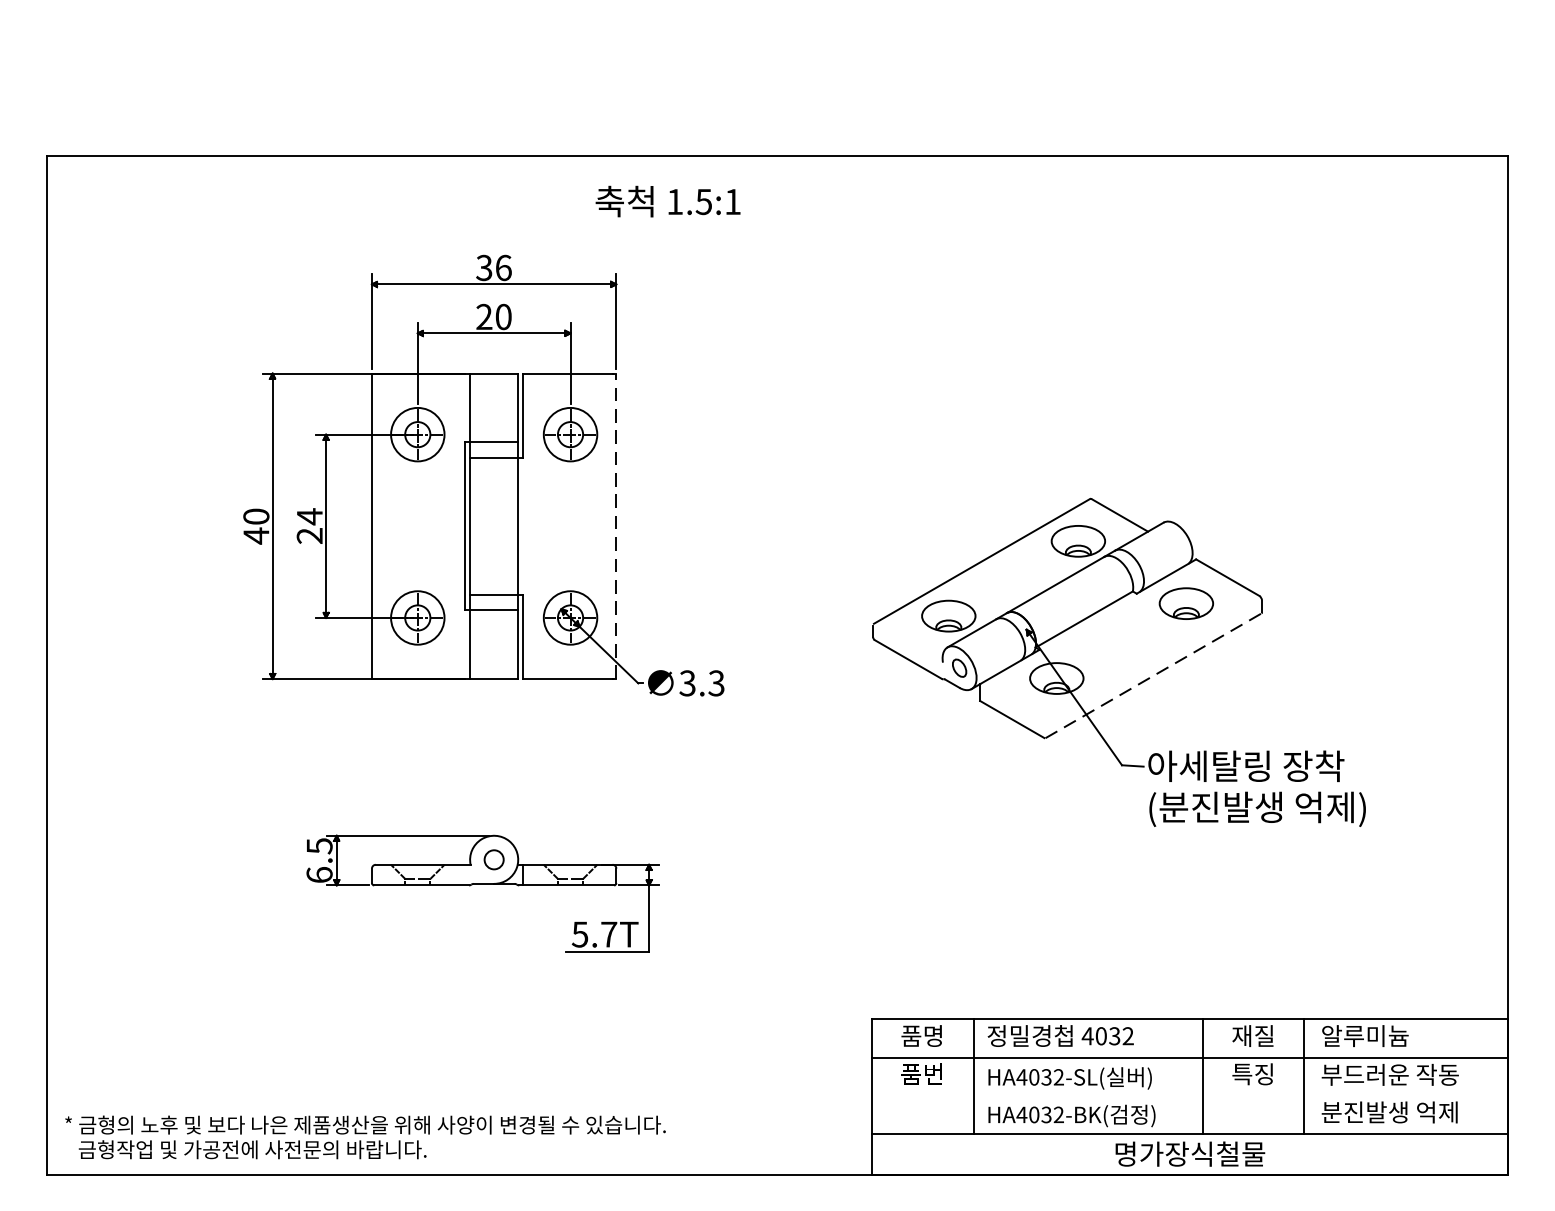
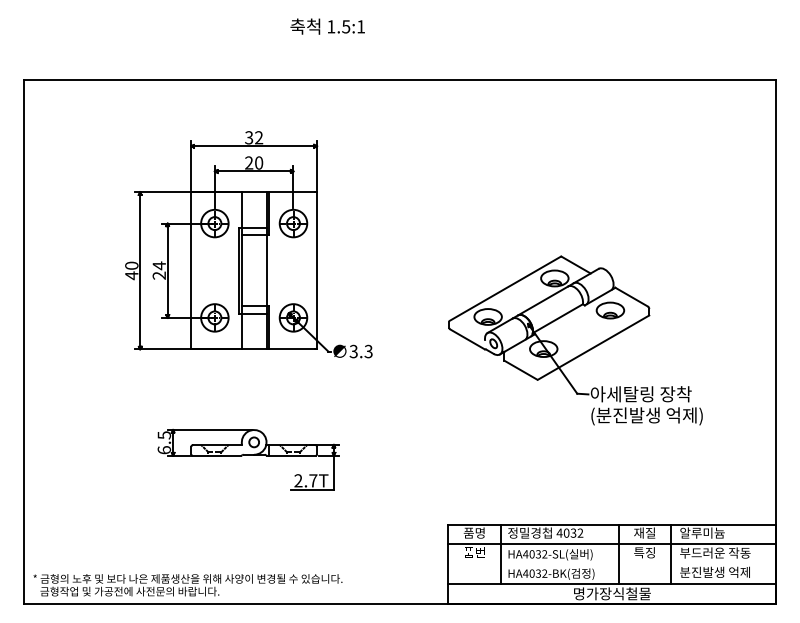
text: (667, 201) -> (327, 26), moved
text: (504, 267) -> (259, 137), 36 -> 32
line: (617, 525) -> (317, 270), dashed -> solid
line: (1153, 675) -> (593, 347), dashed -> solid
text: (580, 933) -> (298, 480), 5.7T -> 2.7T

